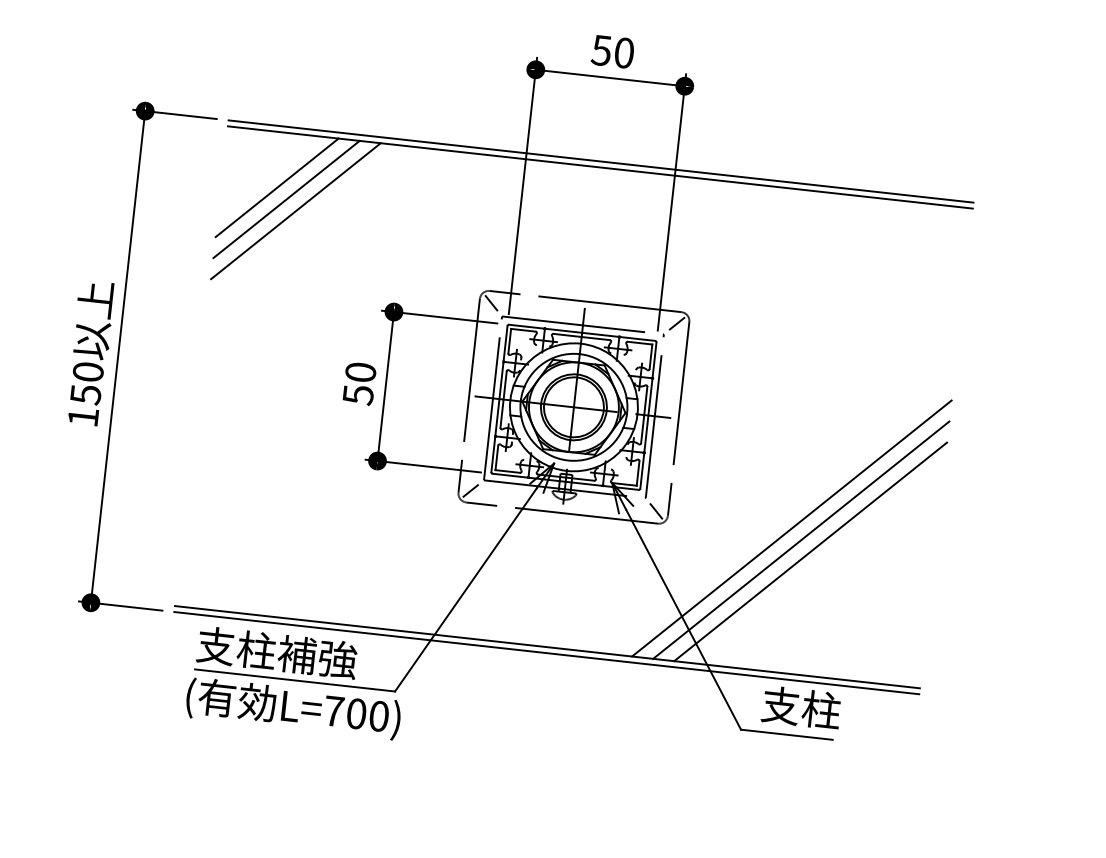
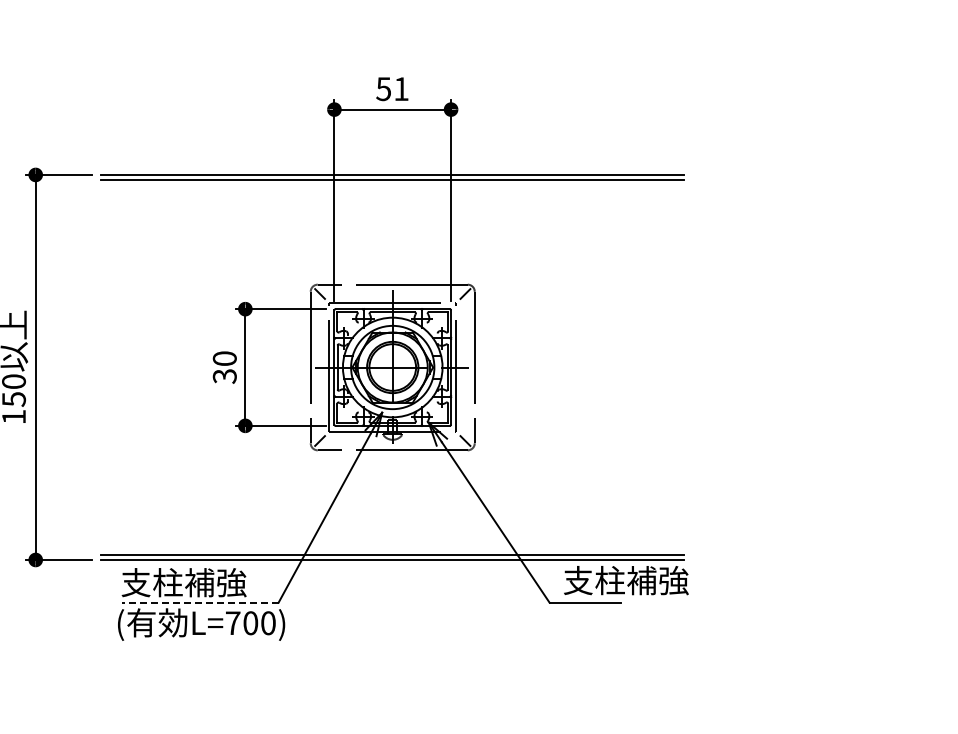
text: (624, 53) -> (401, 89), 50 -> 51
line: (277, 187) -> (144, 222), removed
line: (286, 198) -> (152, 230), removed
line: (295, 211) -> (160, 239), removed
text: (357, 395) -> (224, 376), 50 -> 30
line: (791, 528) -> (571, 442), removed
line: (800, 539) -> (579, 450), removed
line: (811, 551) -> (588, 458), removed
line: (294, 680) -> (199, 602), solid -> dashed
text: (881, 716) -> (657, 580), 支柱 -> 支柱補強

